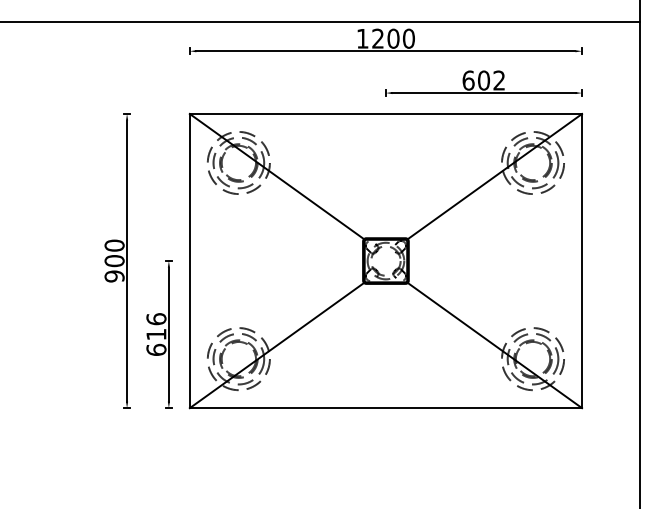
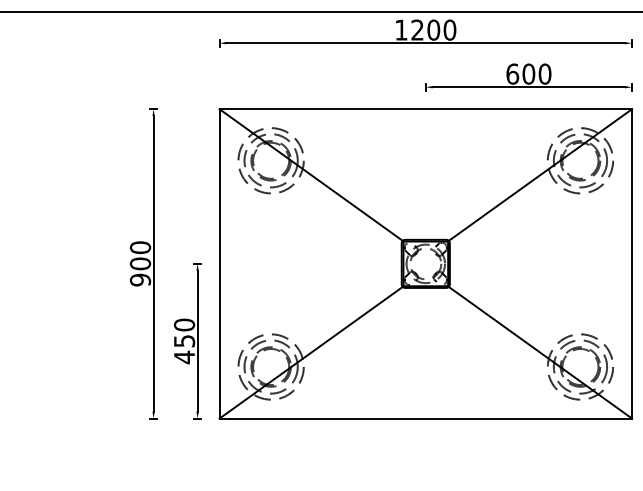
text: (499, 80) -> (545, 74), 602 -> 600
text: (156, 334) -> (184, 341), 616 -> 450

